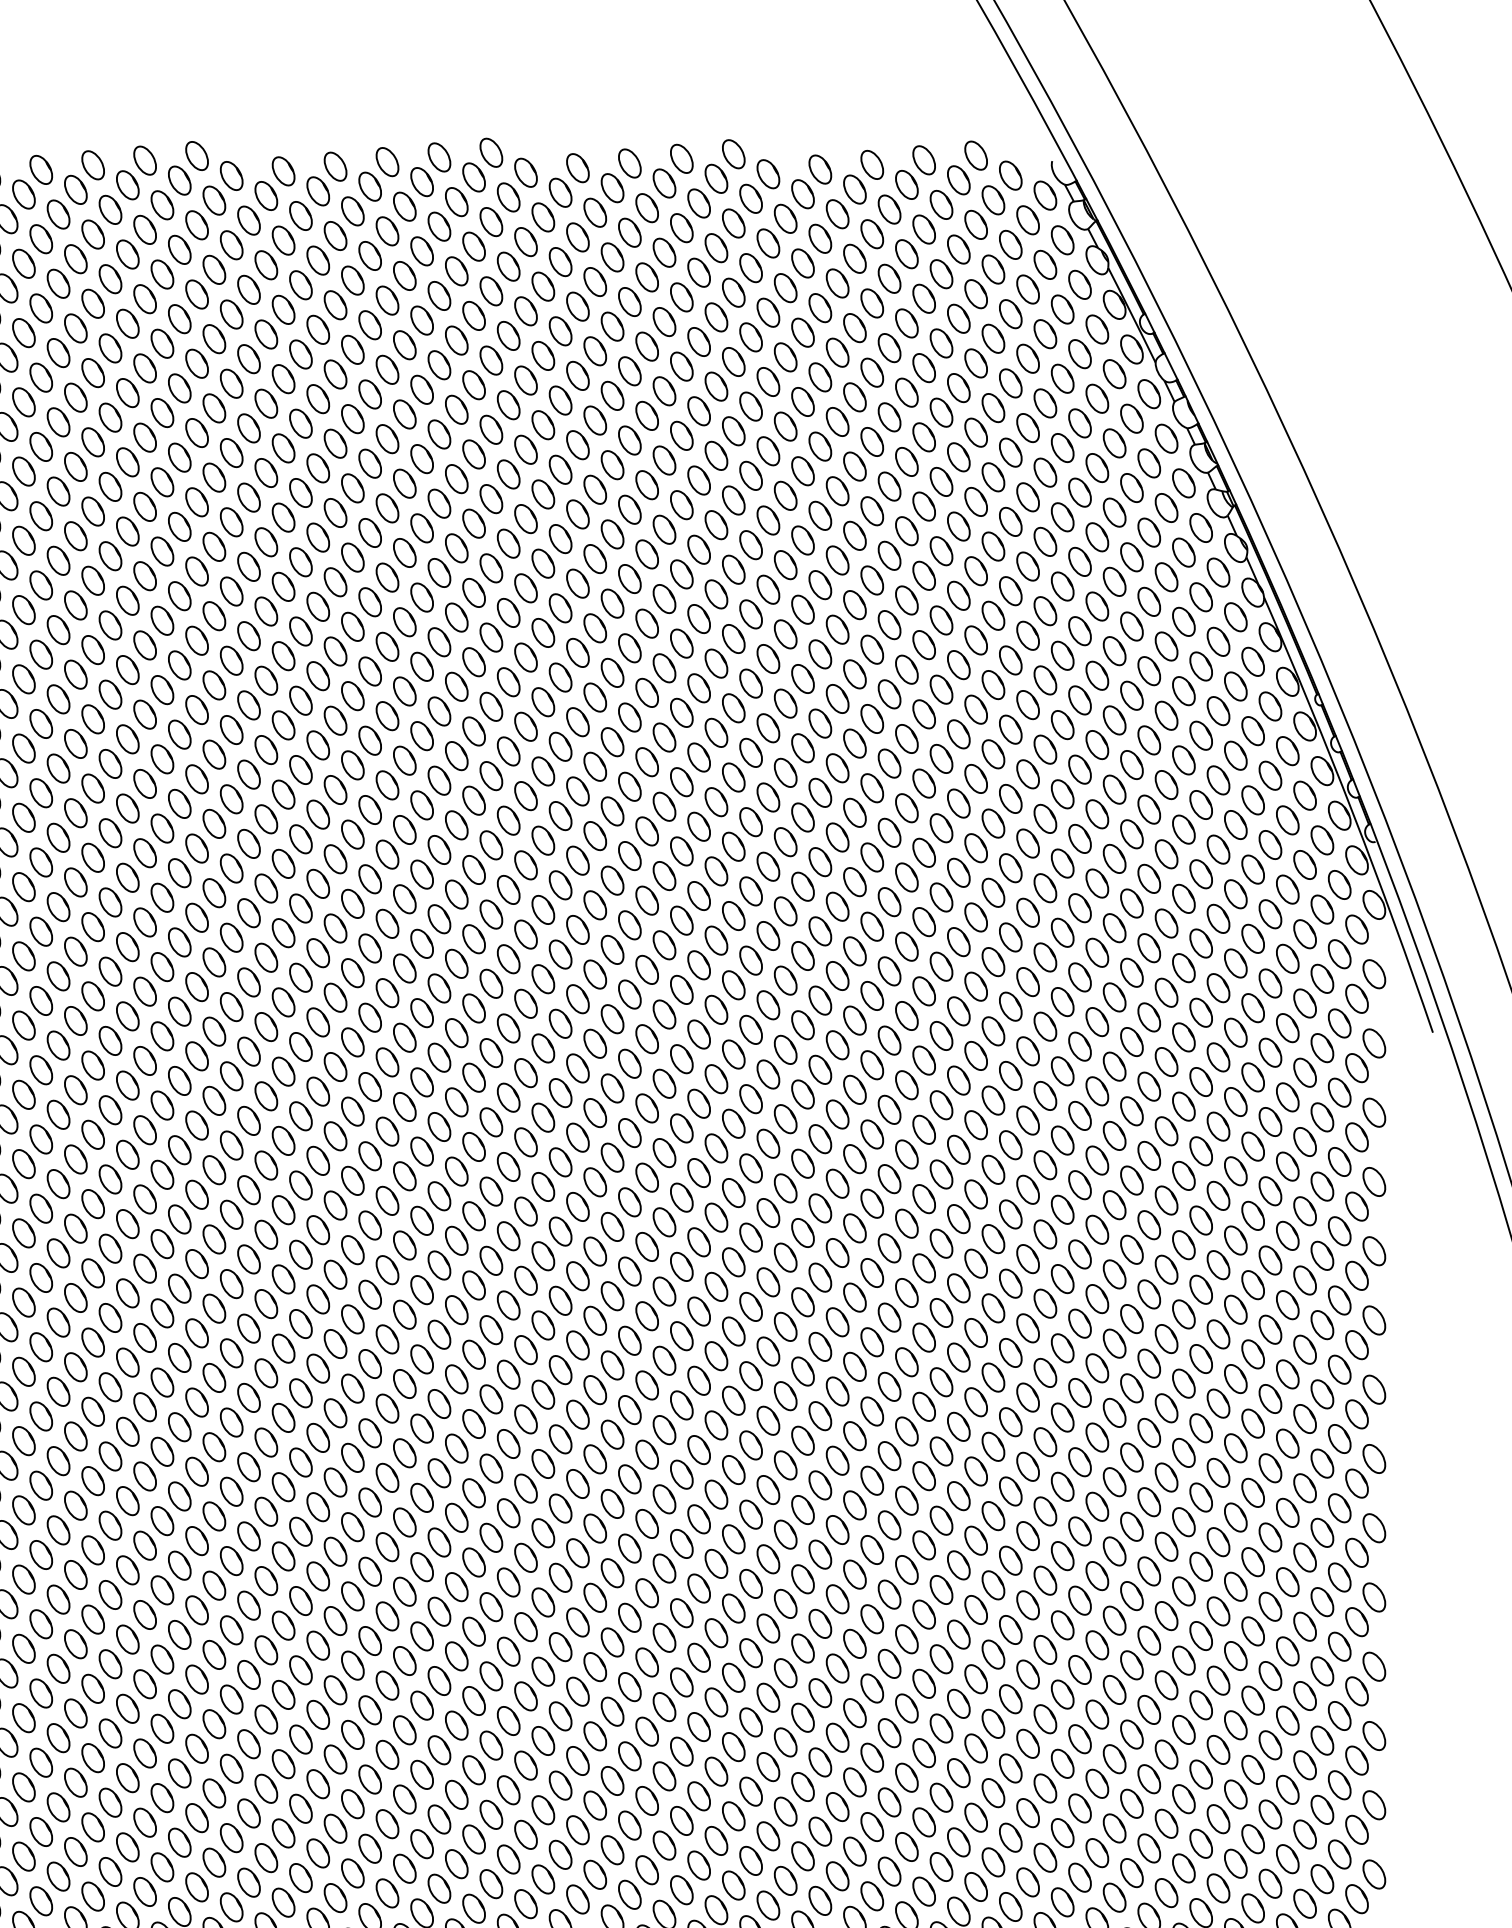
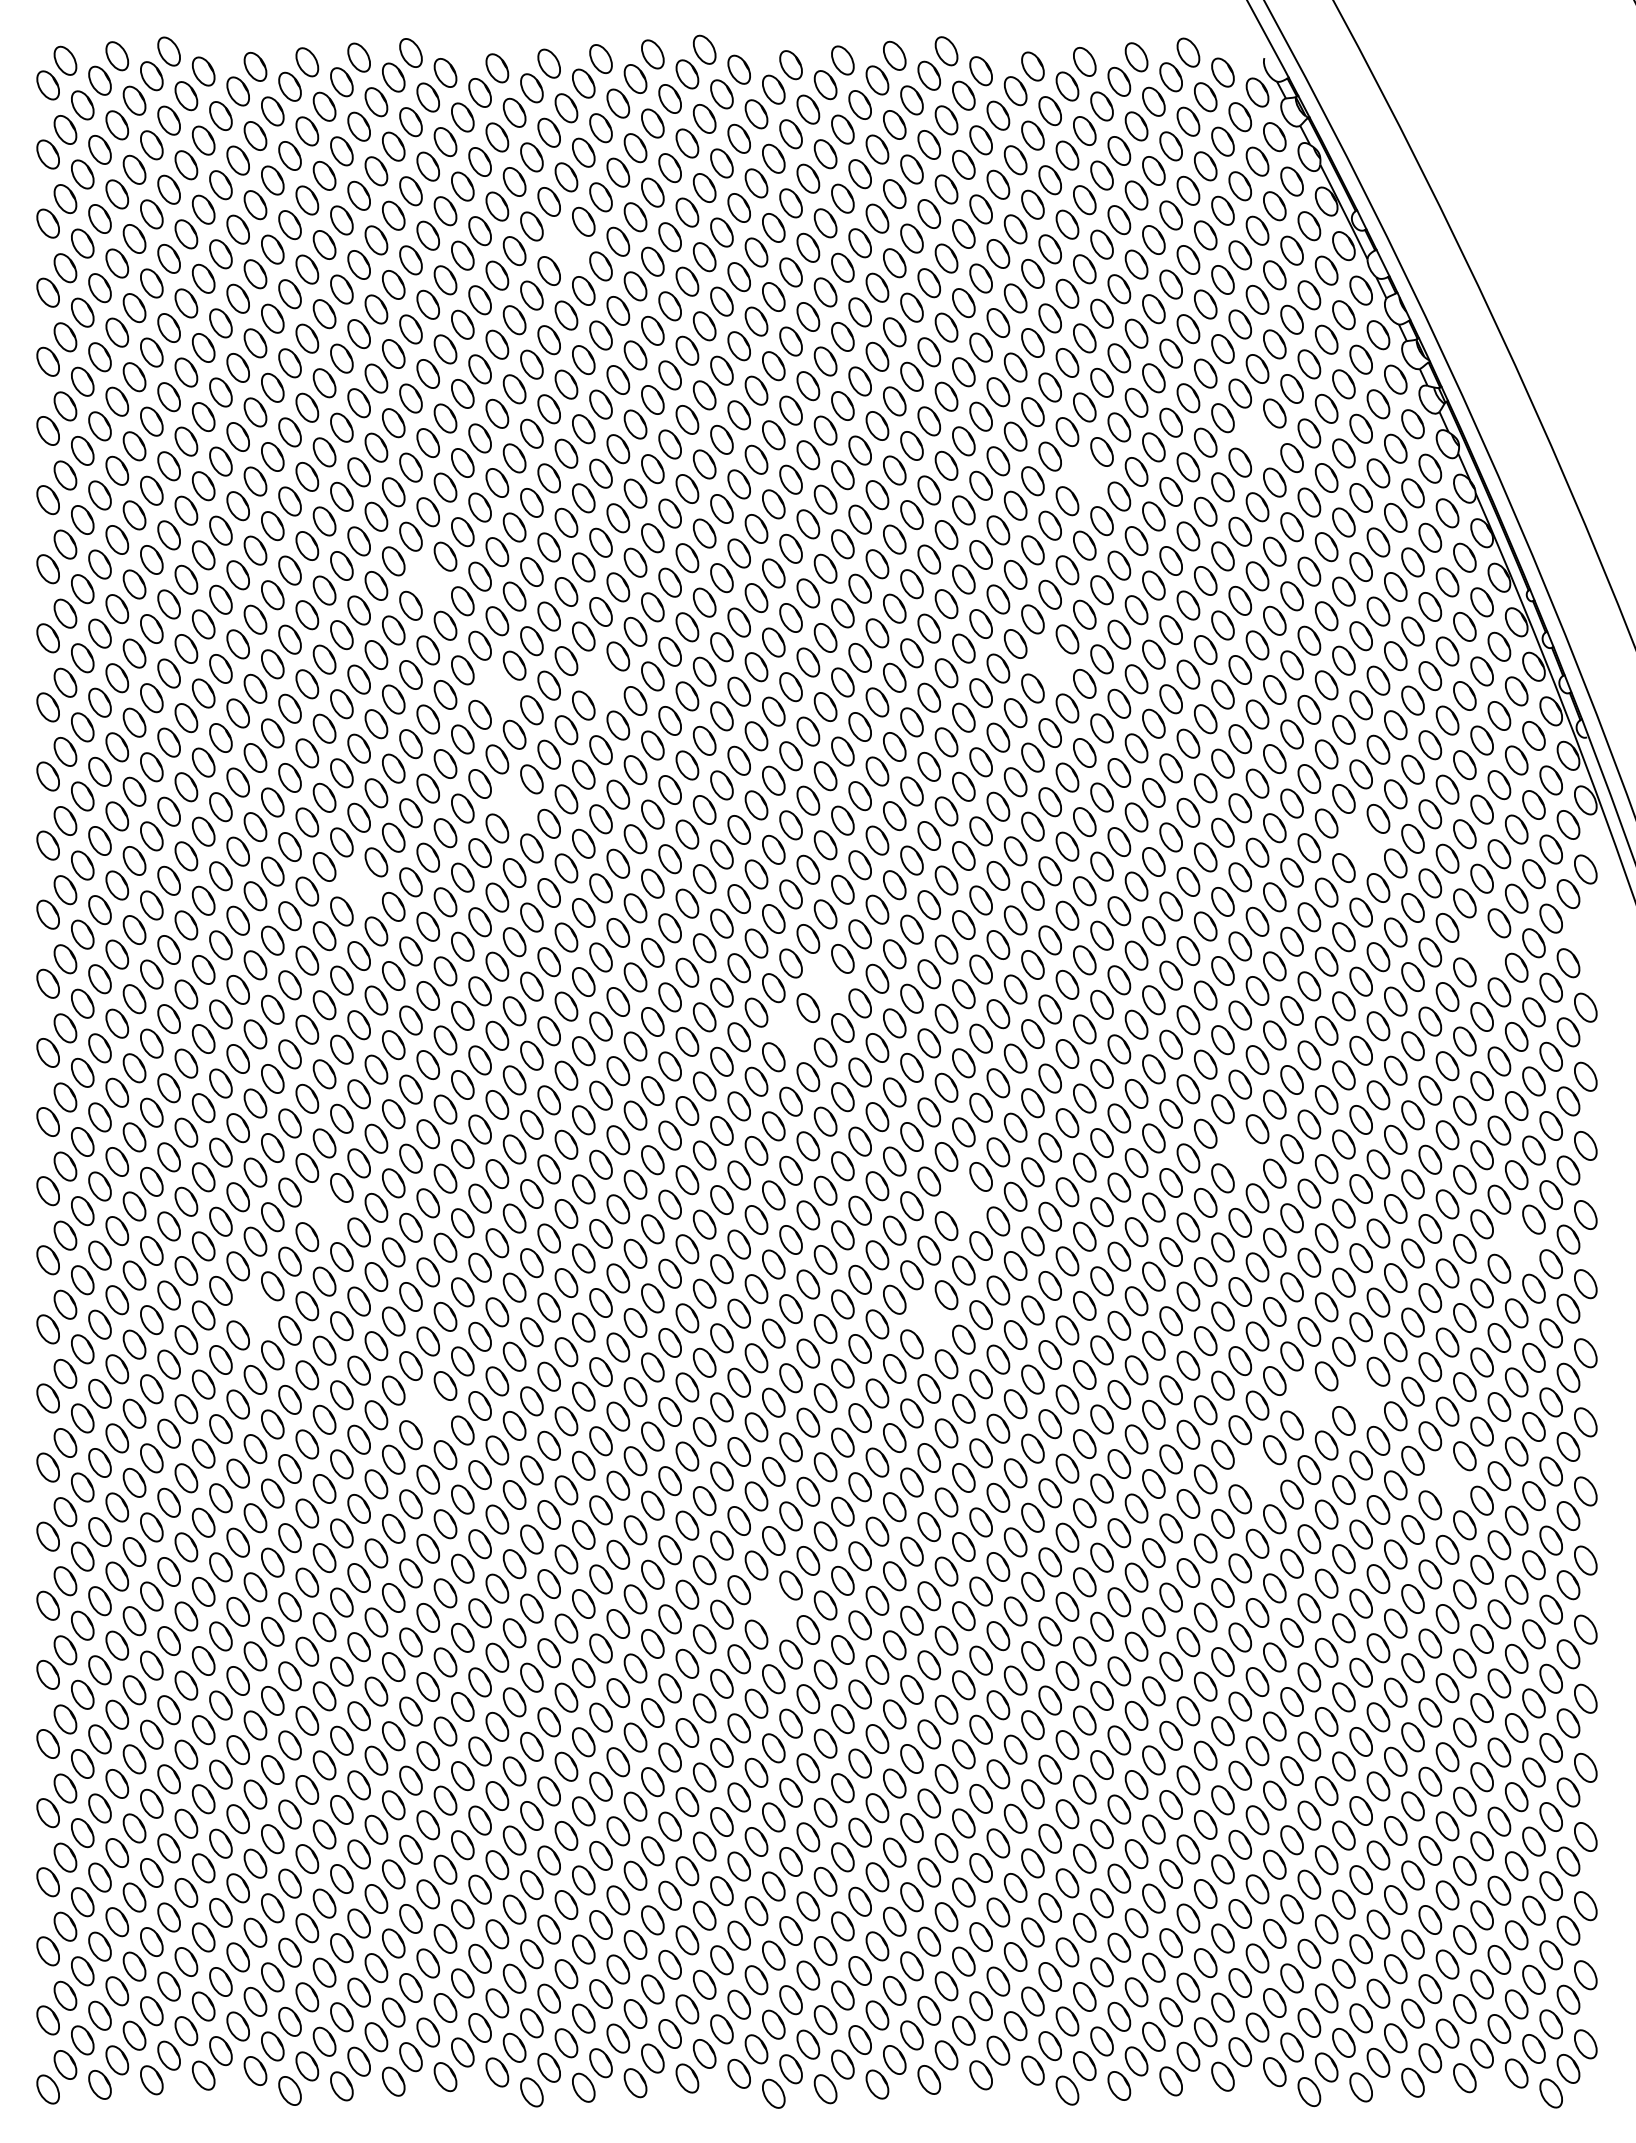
part: (352, 349) -> (566, 246), removed
part: (1045, 542) -> (1257, 438), removed
part: (871, 580) -> (1084, 476), removed
part: (213, 685) -> (427, 581), removed
part: (836, 767) -> (1049, 663), removed
part: (386, 784) -> (600, 680), removed
part: (283, 794) -> (497, 690), removed
part: (300, 908) -> (514, 803), removed
part: (1148, 948) -> (1360, 843), removed
part: (144, 991) -> (358, 886), removed
part: (1374, 1043) -> (1585, 938), removed
part: (1269, 1052) -> (1481, 947), removed
part: (612, 1088) -> (825, 983), removed
part: (577, 1137) -> (790, 1032), removed
part: (1027, 1258) -> (1239, 1153), removed
part: (750, 1306) -> (963, 1201), removed
part: (110, 1317) -> (324, 1212), removed
part: (1304, 1349) -> (1516, 1244), removed
part: (41, 1416) -> (255, 1310), removed
part: (715, 1425) -> (928, 1319), removed
part: (1148, 1502) -> (1360, 1396), removed
part: (1097, 1506) -> (1309, 1400), removed
part: (213, 1516) -> (427, 1410), removed
part: (1045, 1580) -> (1257, 1474), removed
part: (1235, 1586) -> (1447, 1480), removed
part: (560, 1716) -> (773, 1610), removed

